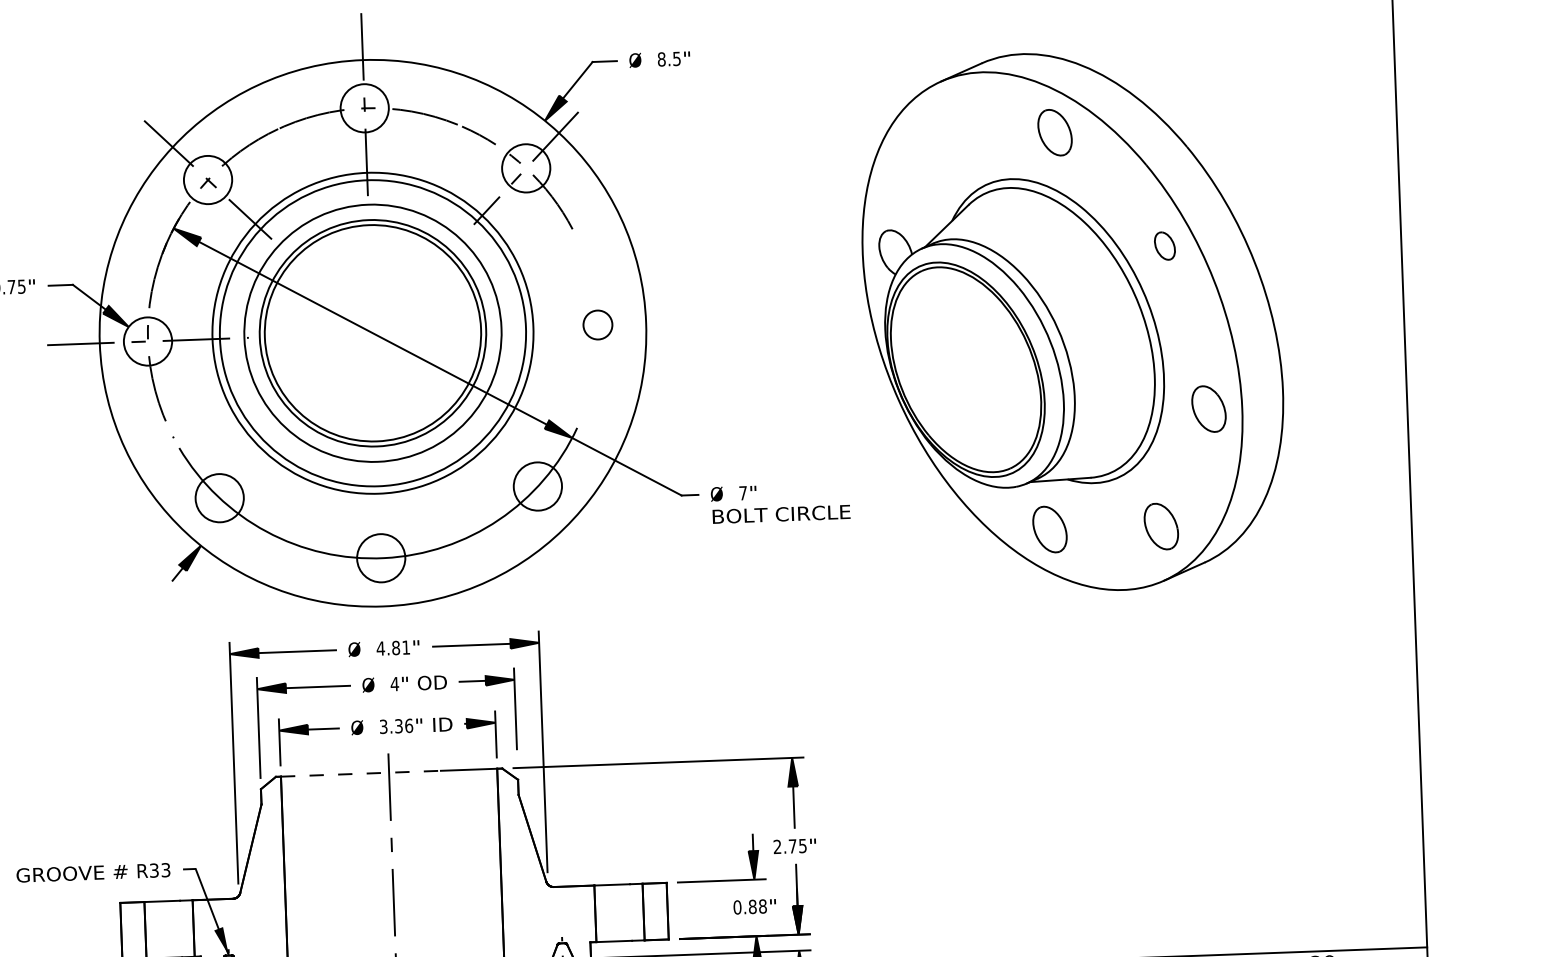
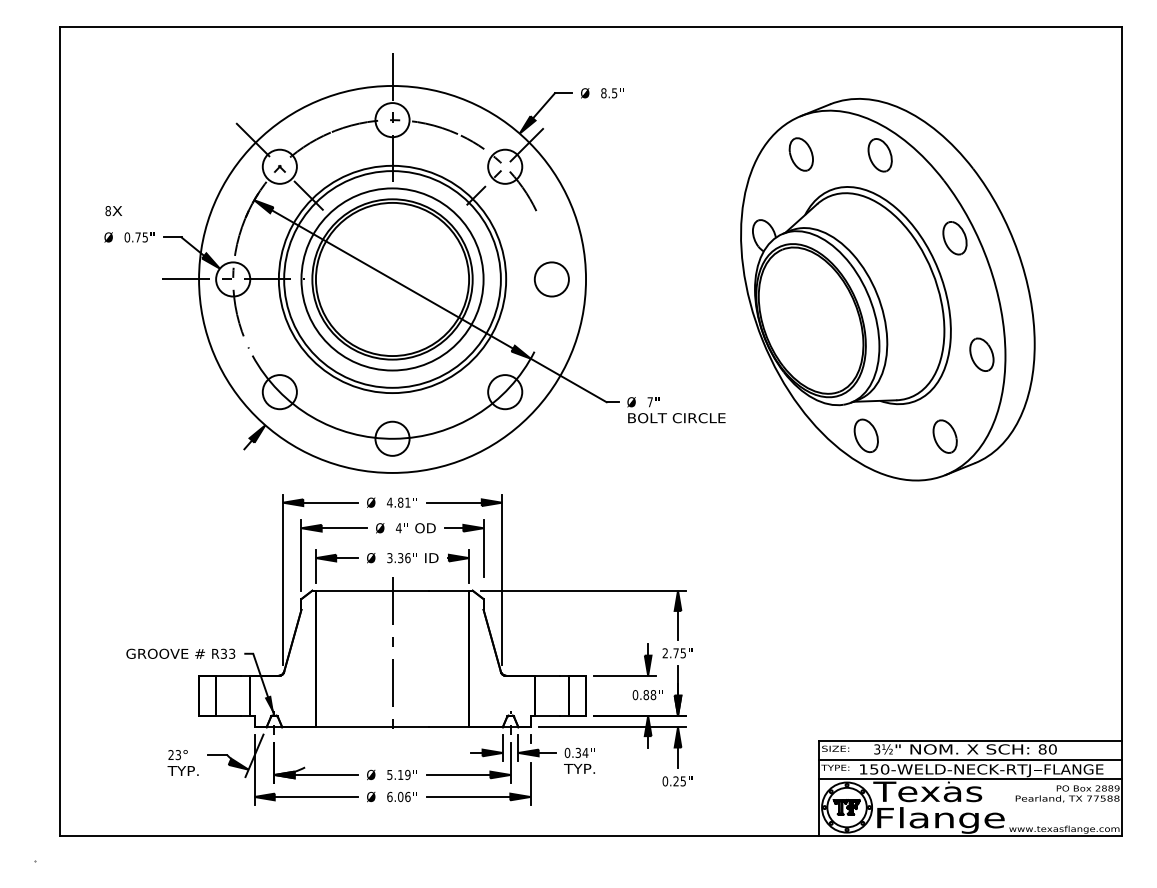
part: (942, 135) -> (800, 154), added
part: (1164, 246) -> (954, 238), size x1.67
circle: (597, 325) -> (551, 279), size x1.67
line: (360, 773) -> (372, 590), dashed -> solid

